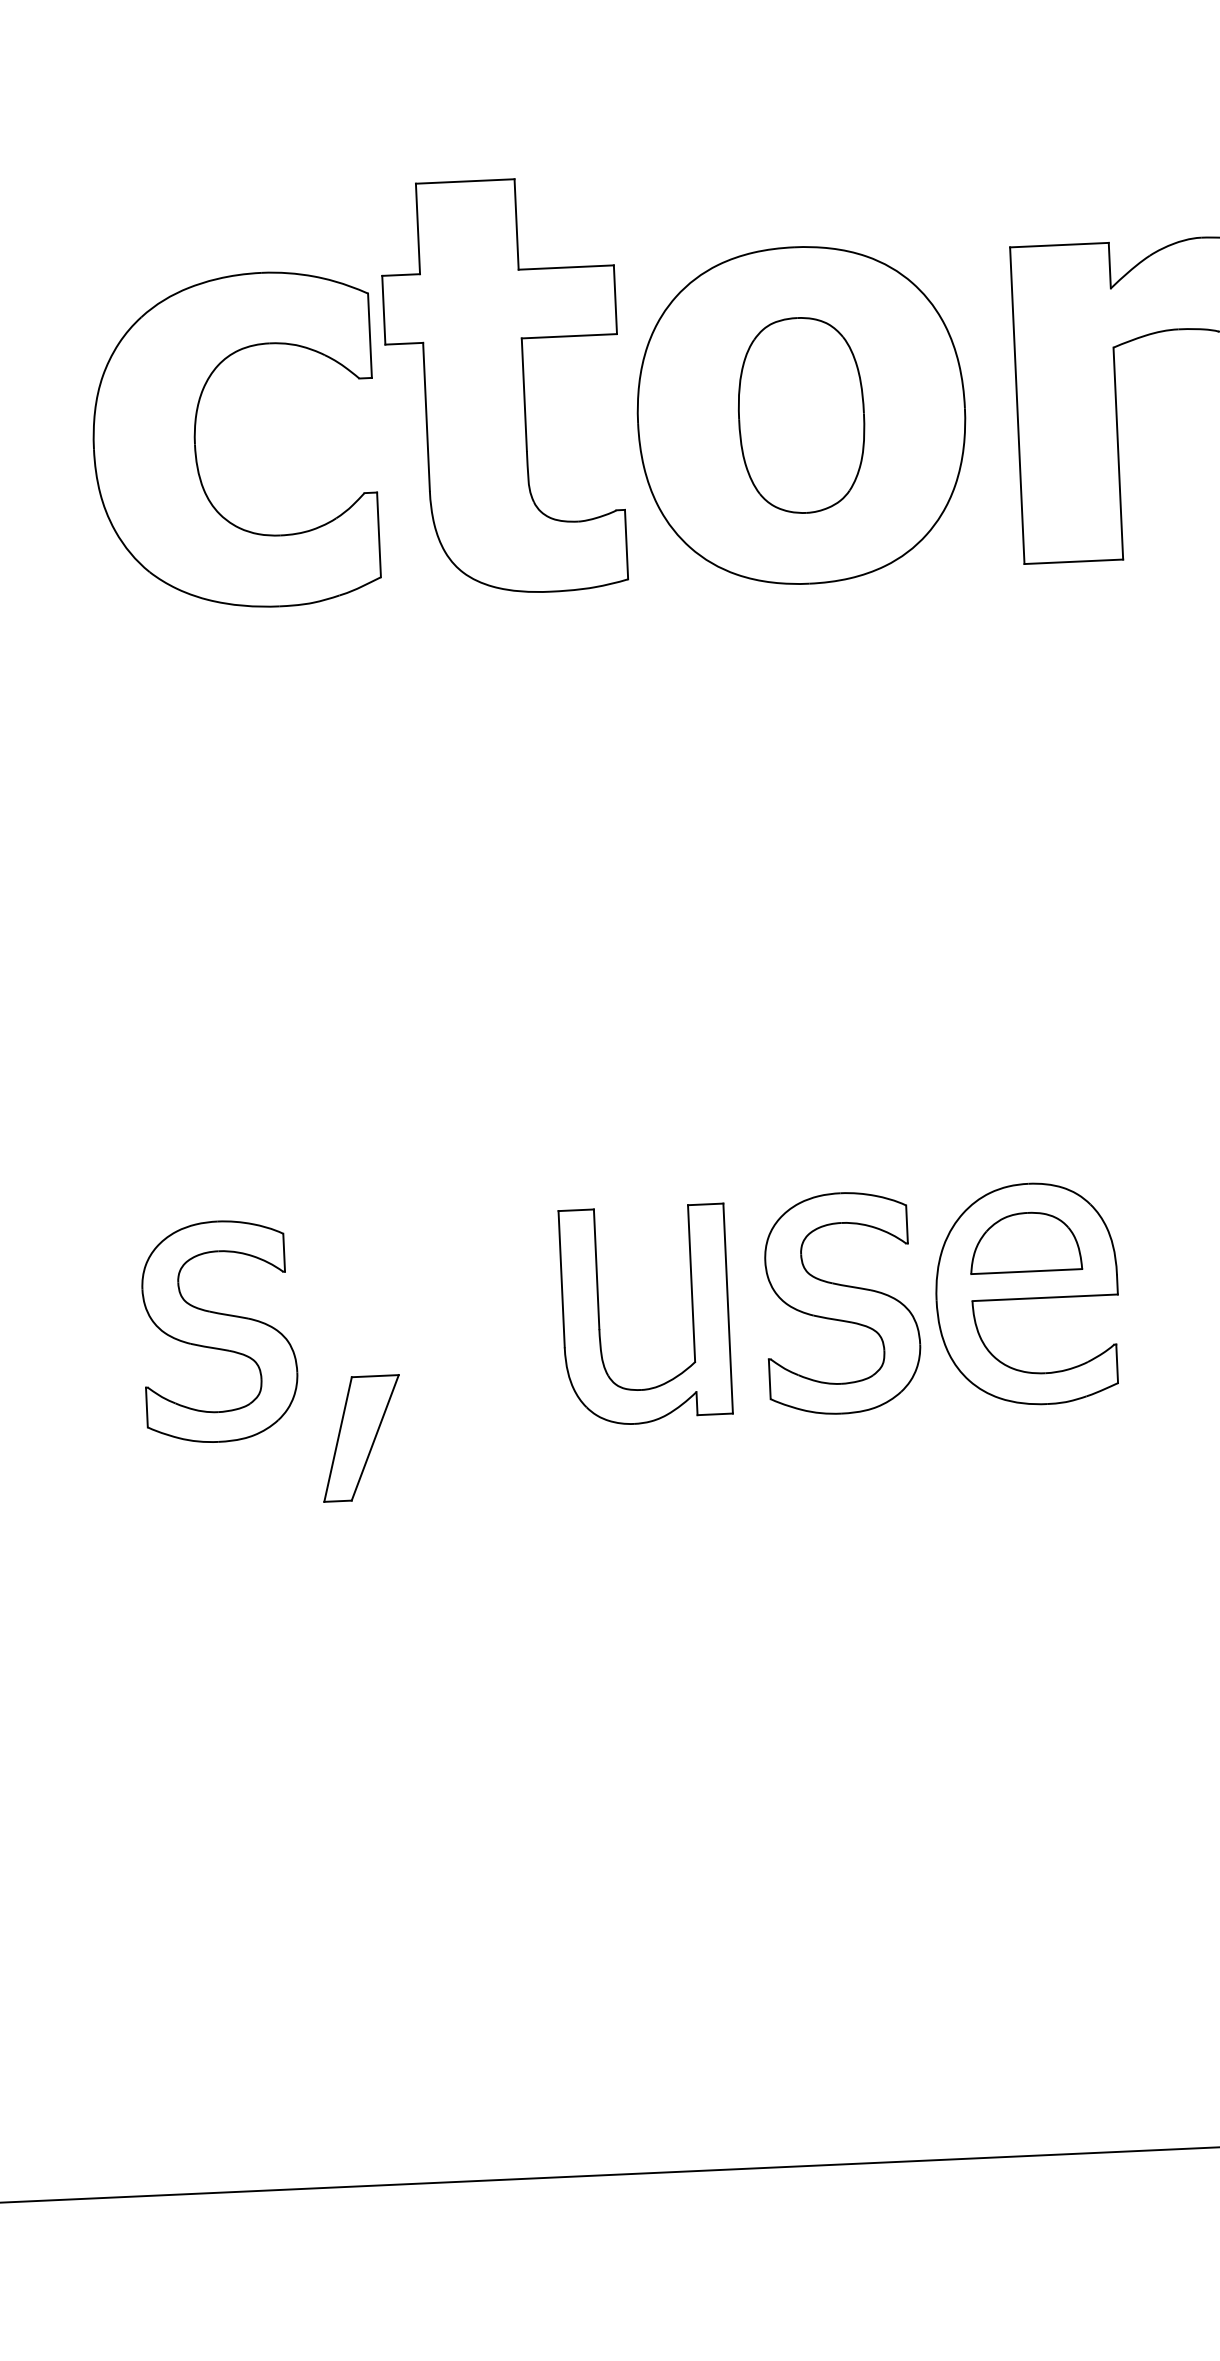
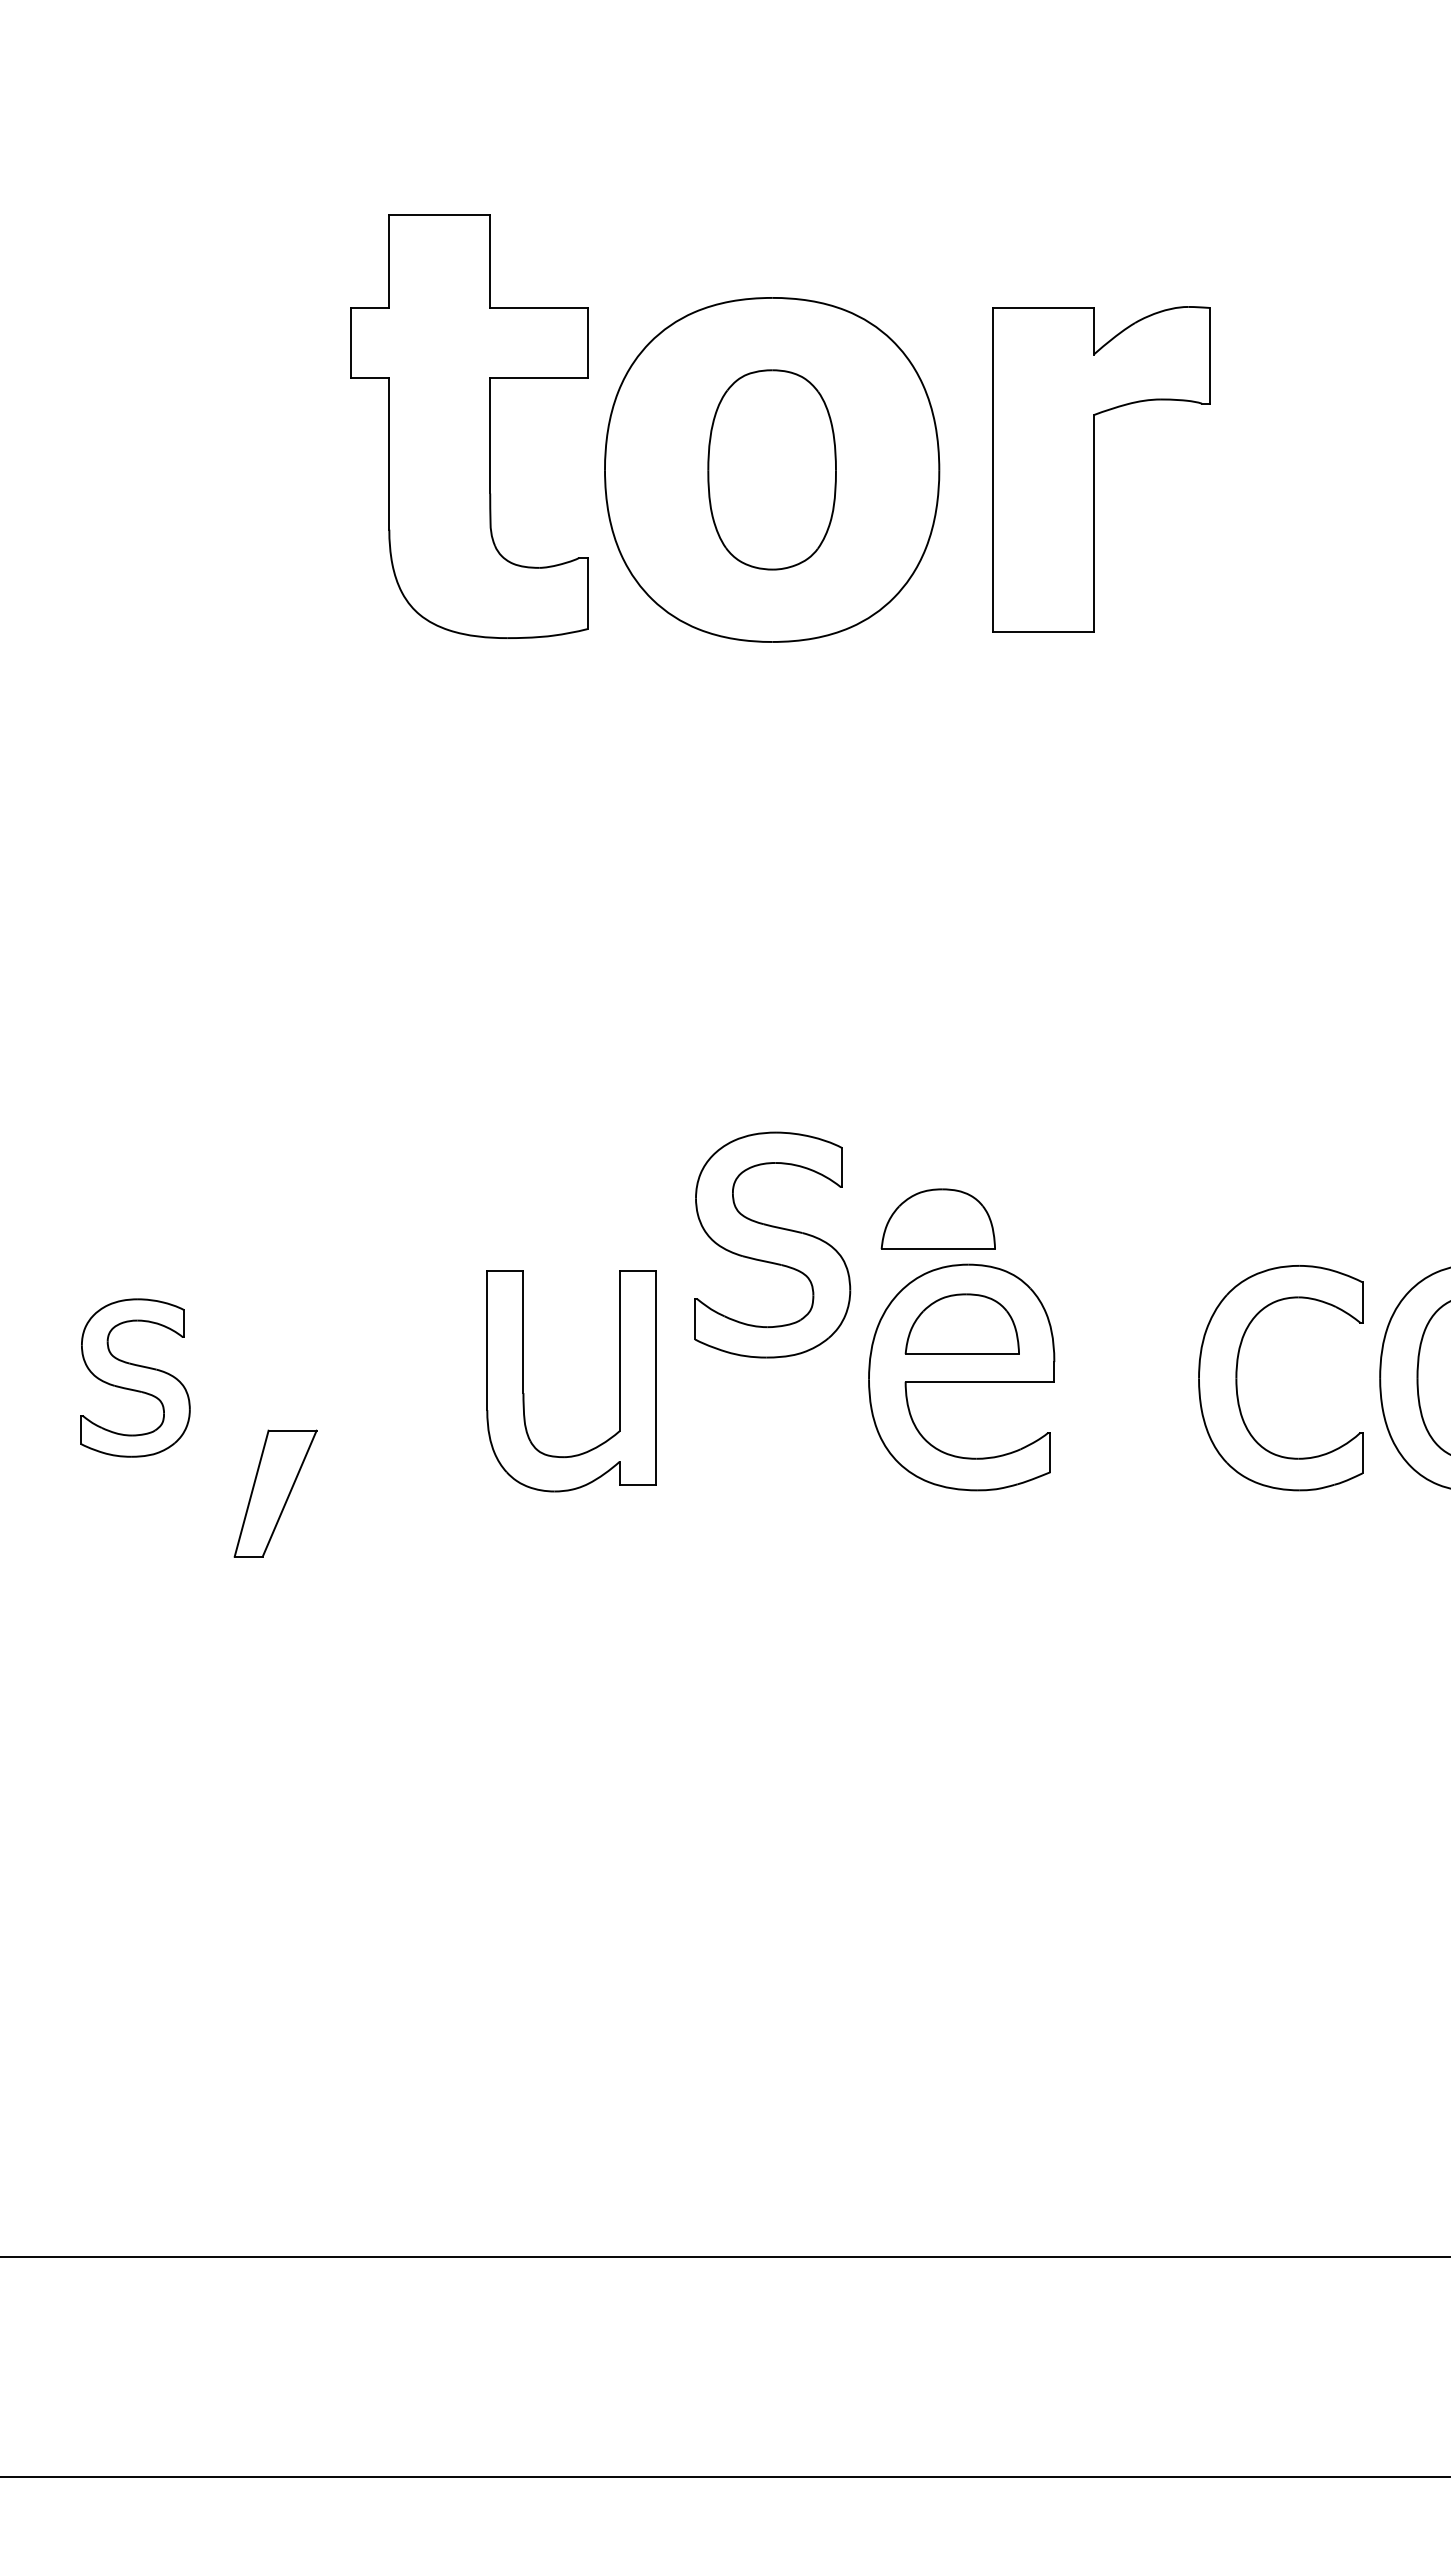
part: (195, 442) -> (152, 469), removed
part: (996, 1140) -> (937, 1218), added
part: (842, 1302) -> (772, 1244), moved
part: (219, 1331) -> (135, 1377), size x0.7

